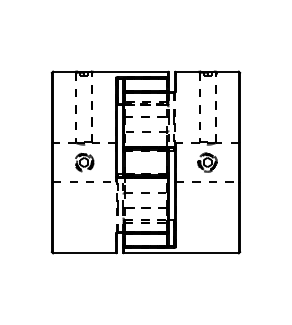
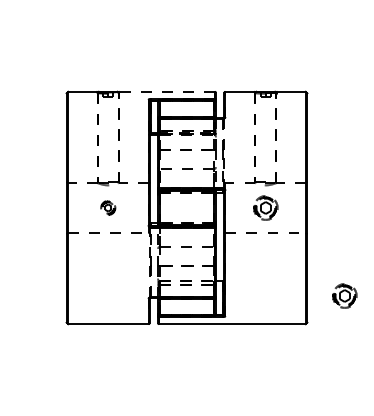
line: (130, 71) -> (167, 91), solid -> dashed
part: (84, 162) -> (108, 207), size x0.6
part: (269, 230) -> (344, 295), added

